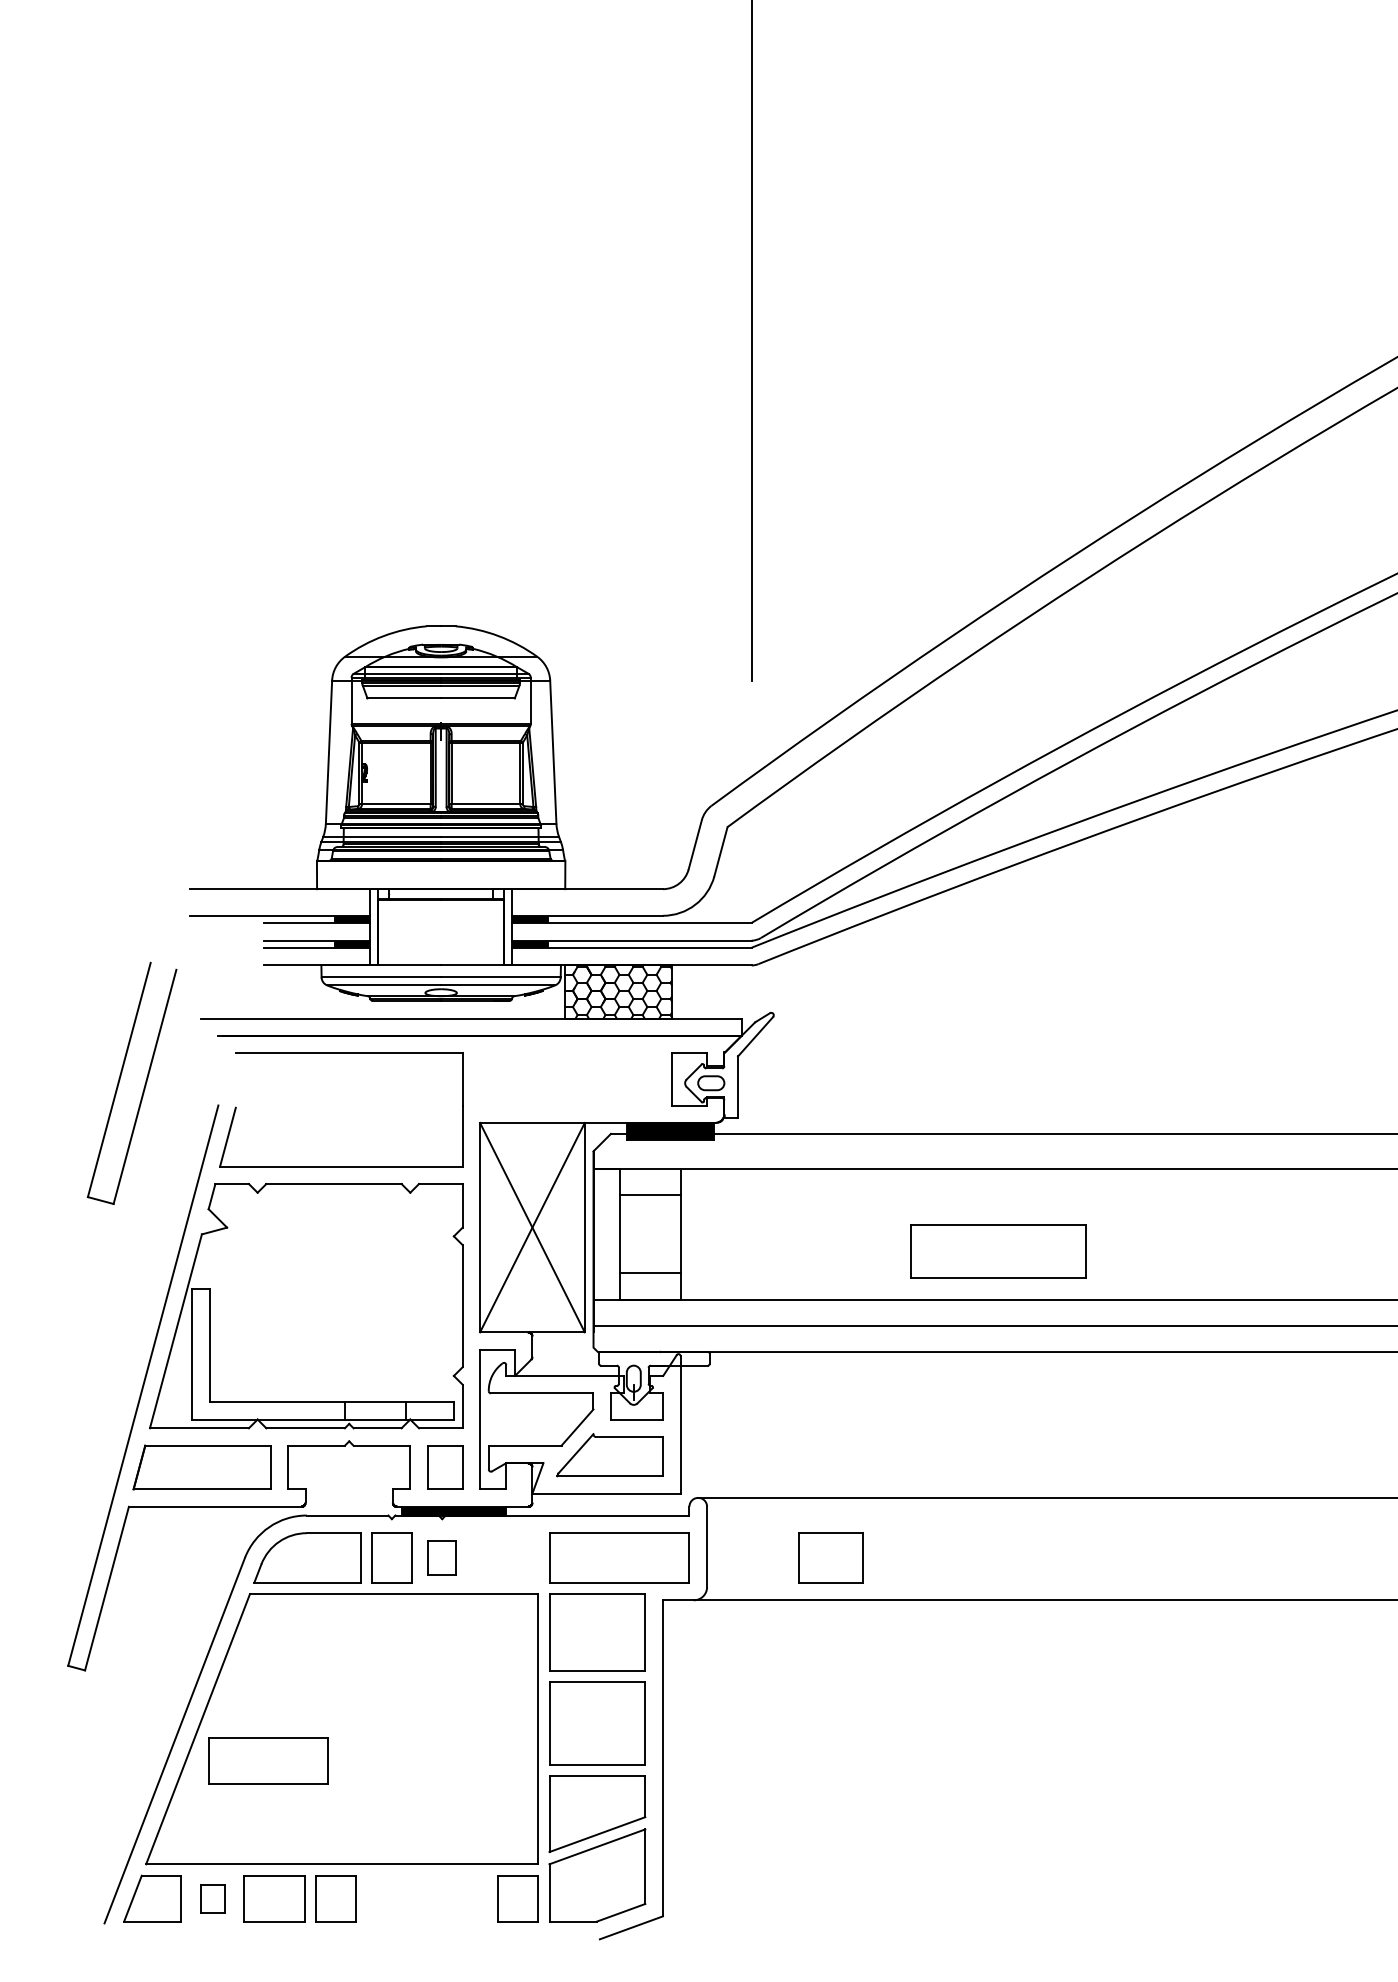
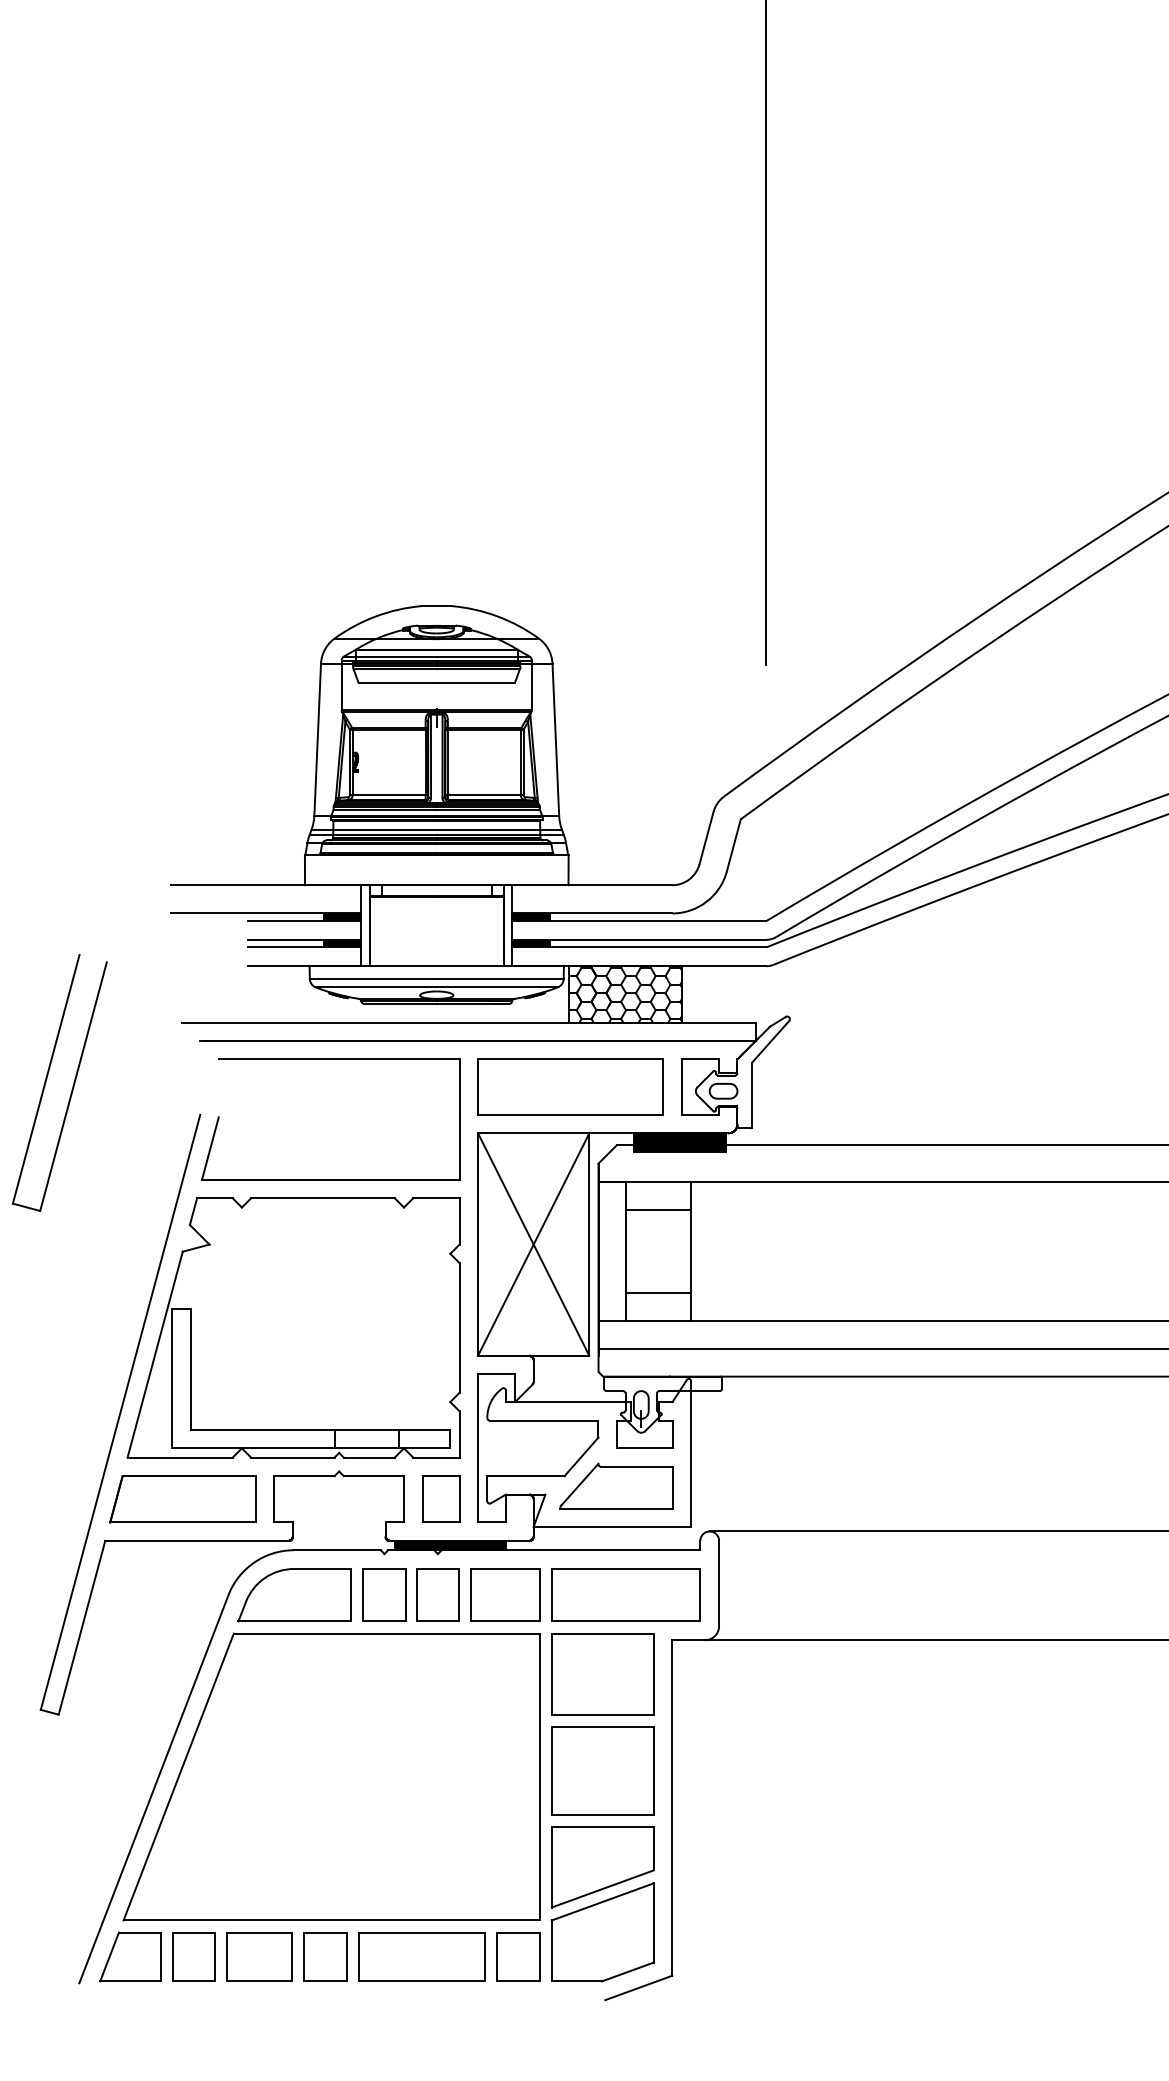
part: (120, 1080) -> (47, 1079), moved
part: (998, 1251) -> (570, 1087), moved
part: (441, 1557) -> (437, 1594), size x1.43
part: (830, 1557) -> (505, 1594), moved
part: (268, 1760) -> (422, 1956), moved
part: (212, 1898) -> (193, 1956), size x1.67

